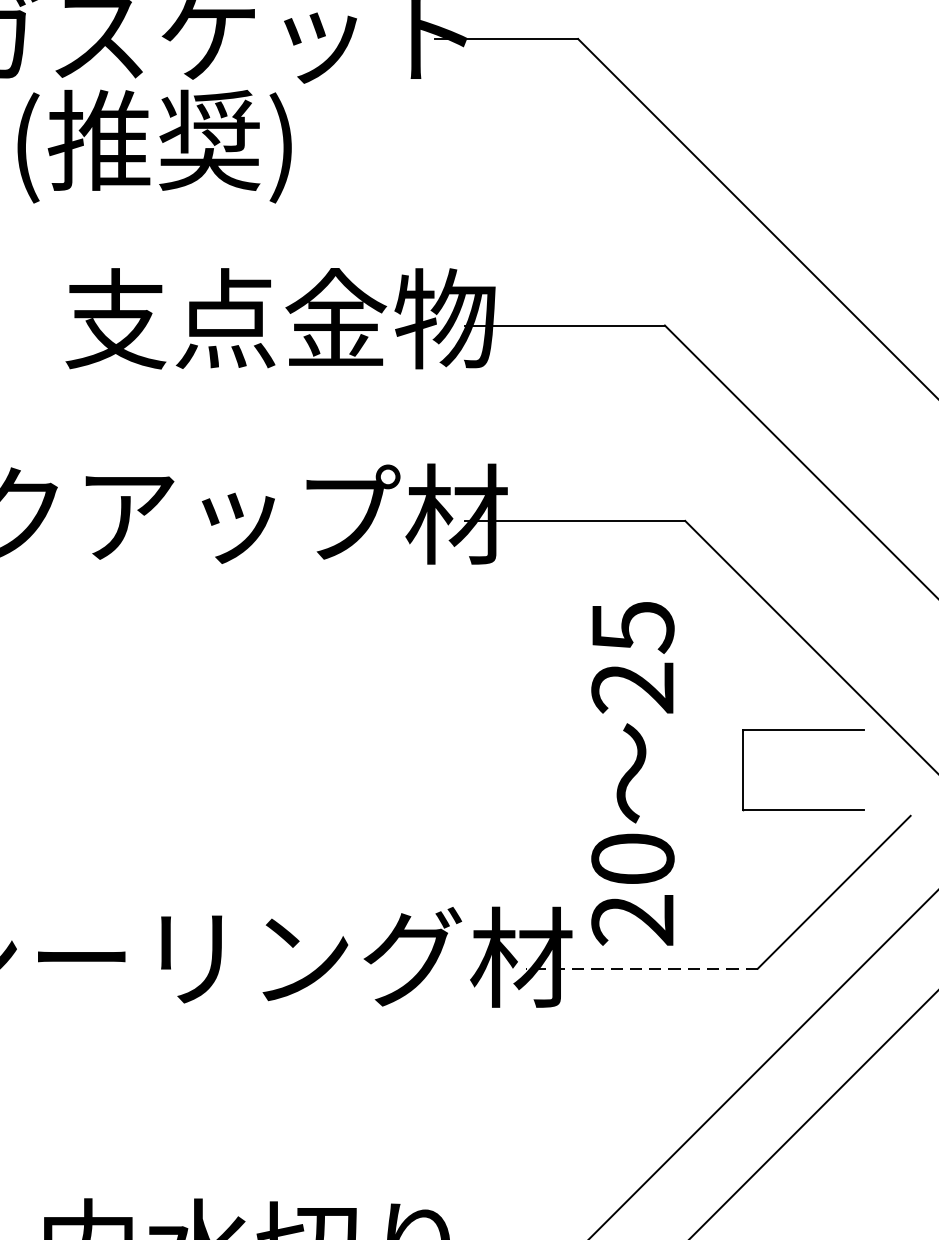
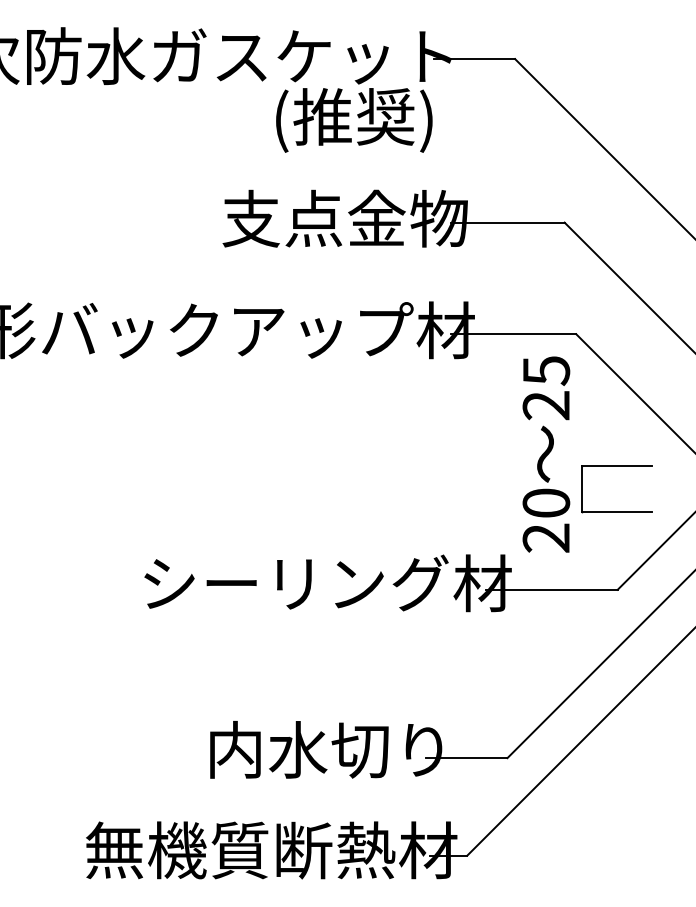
text: (154, 146) -> (354, 120), moved
text: (633, 773) -> (546, 454), moved
part: (803, 808) -> (616, 511), moved
line: (641, 968) -> (551, 589), dashed -> solid

